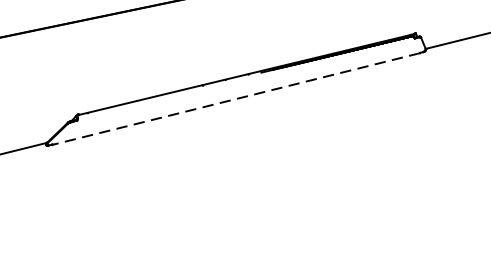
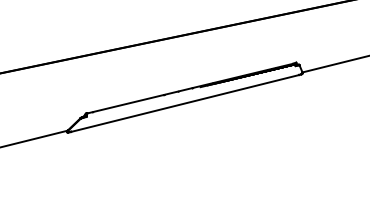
line: (235, 98) -> (184, 103), dashed -> solid

